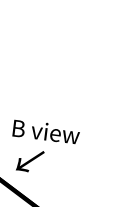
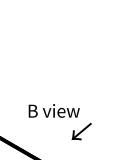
text: (29, 160) -> (81, 131), moved

